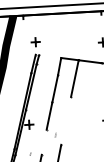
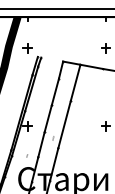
part: (35, 42) -> (27, 48), moved
line: (66, 120) -> (64, 124), added
line: (44, 142) -> (41, 144), added

